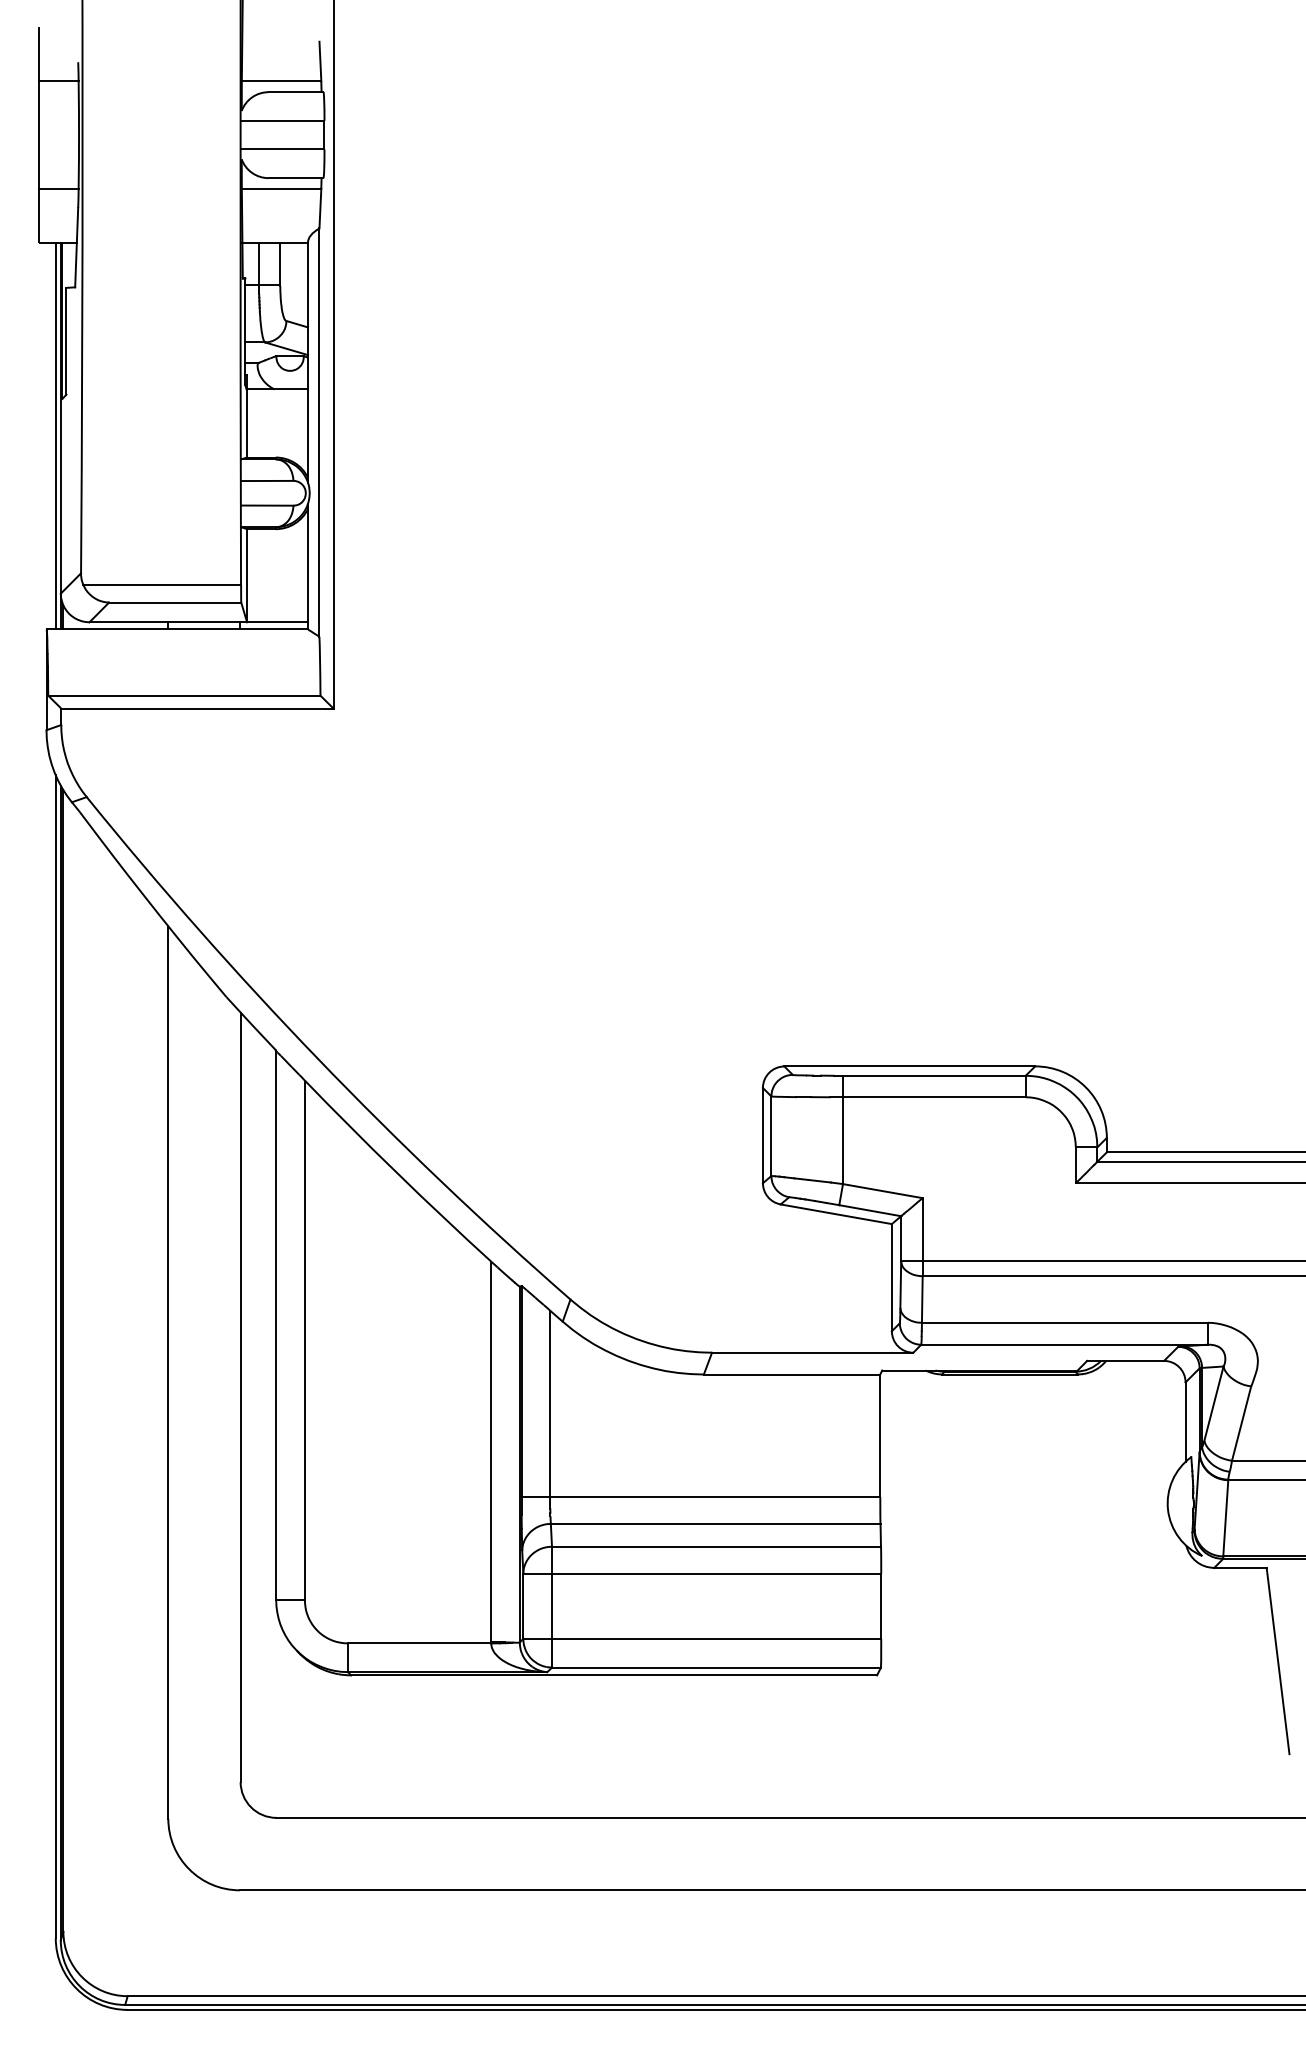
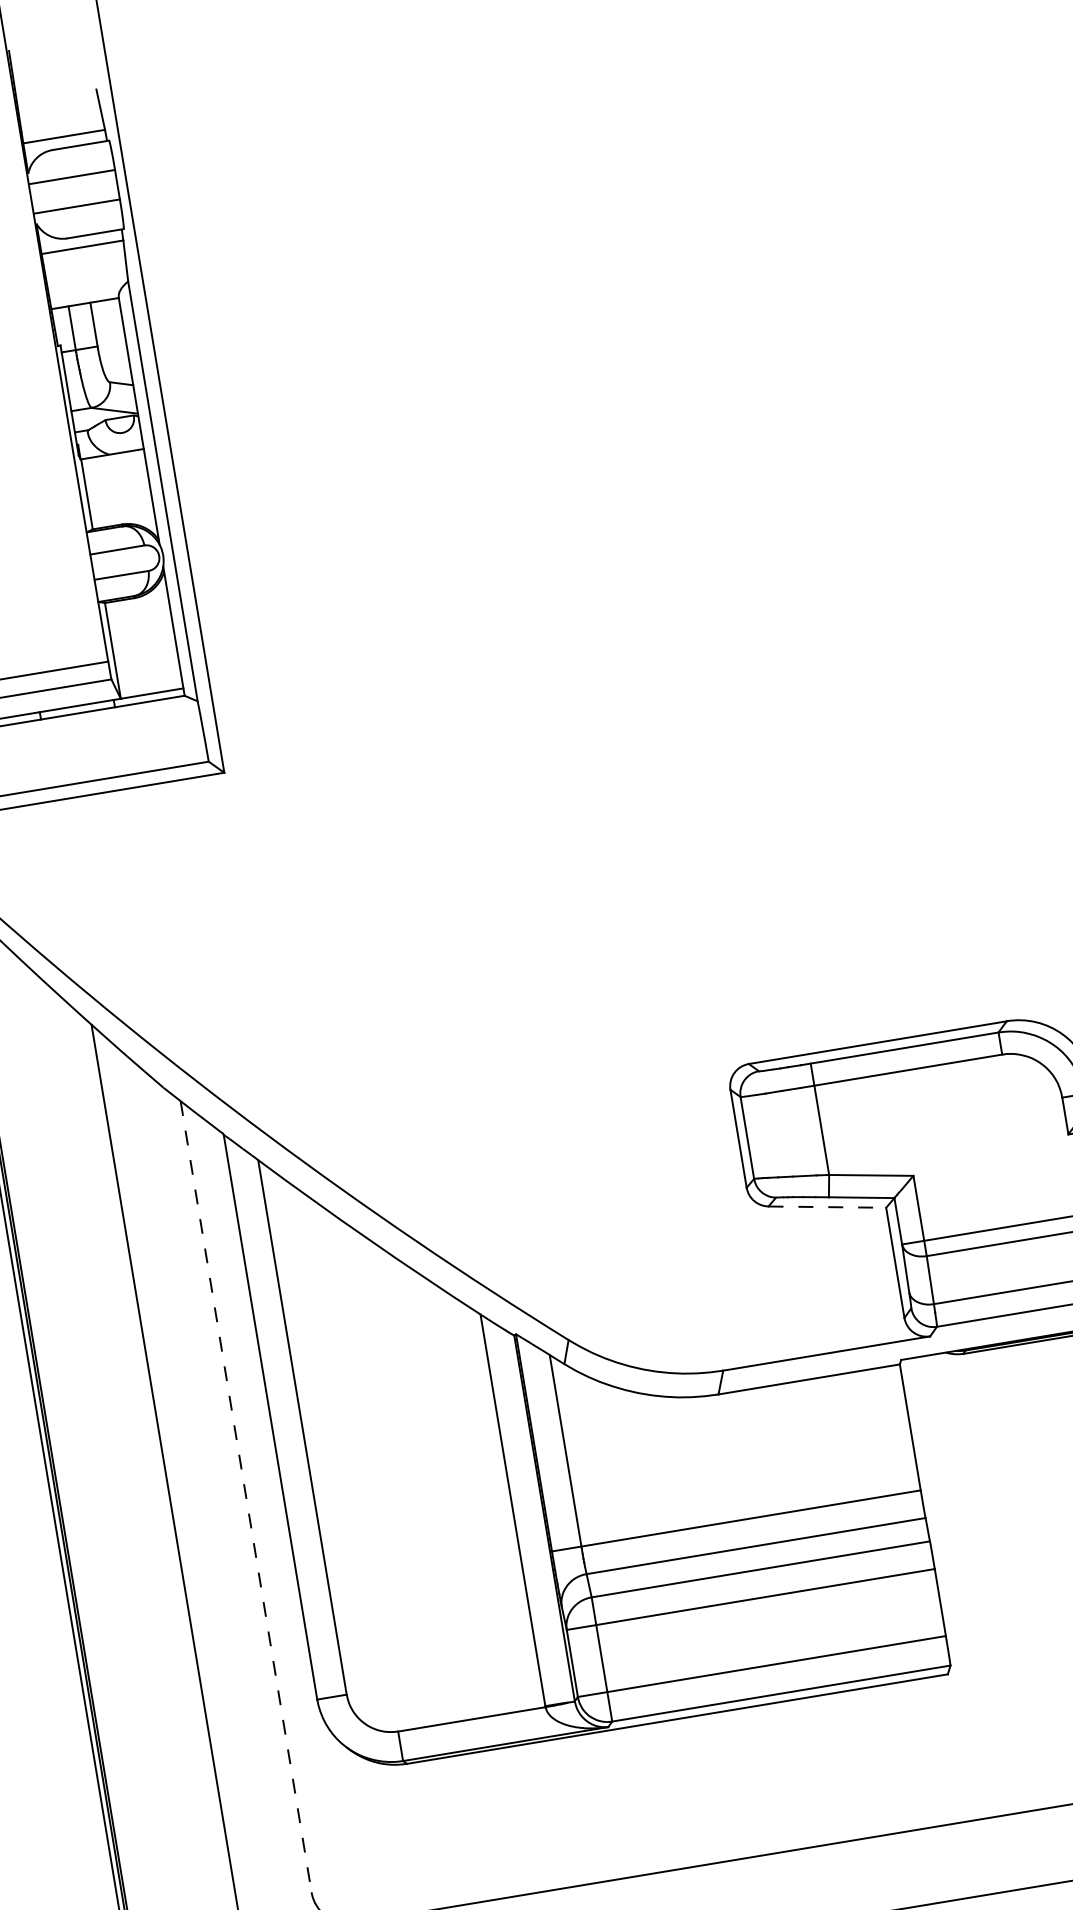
line: (836, 1214) -> (827, 1207), solid -> dashed
line: (240, 1397) -> (245, 1496), solid -> dashed

